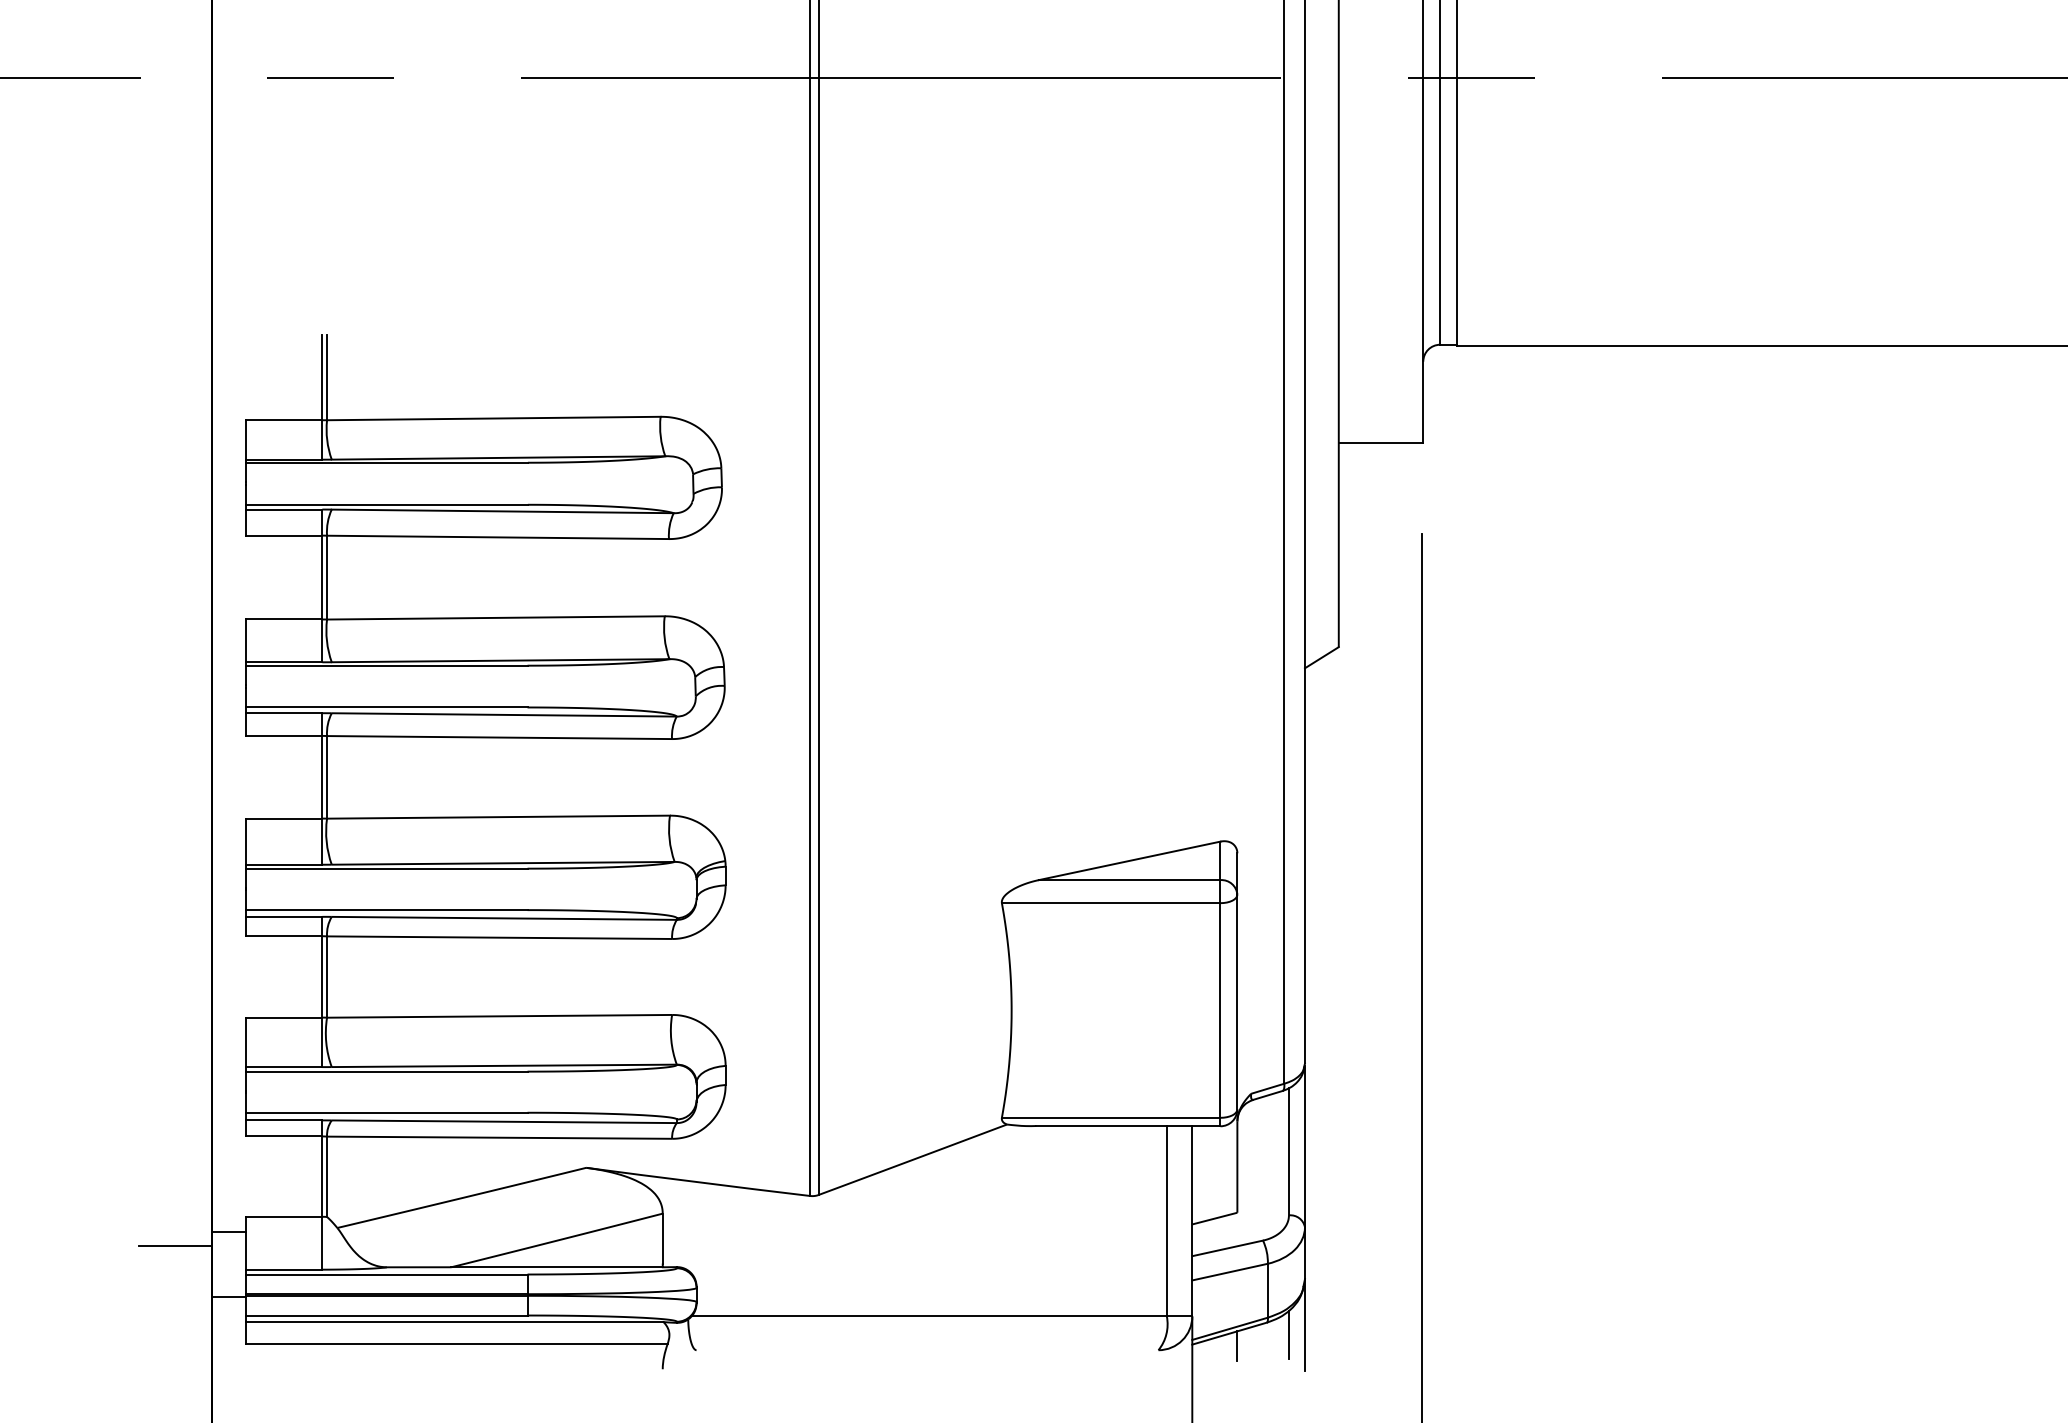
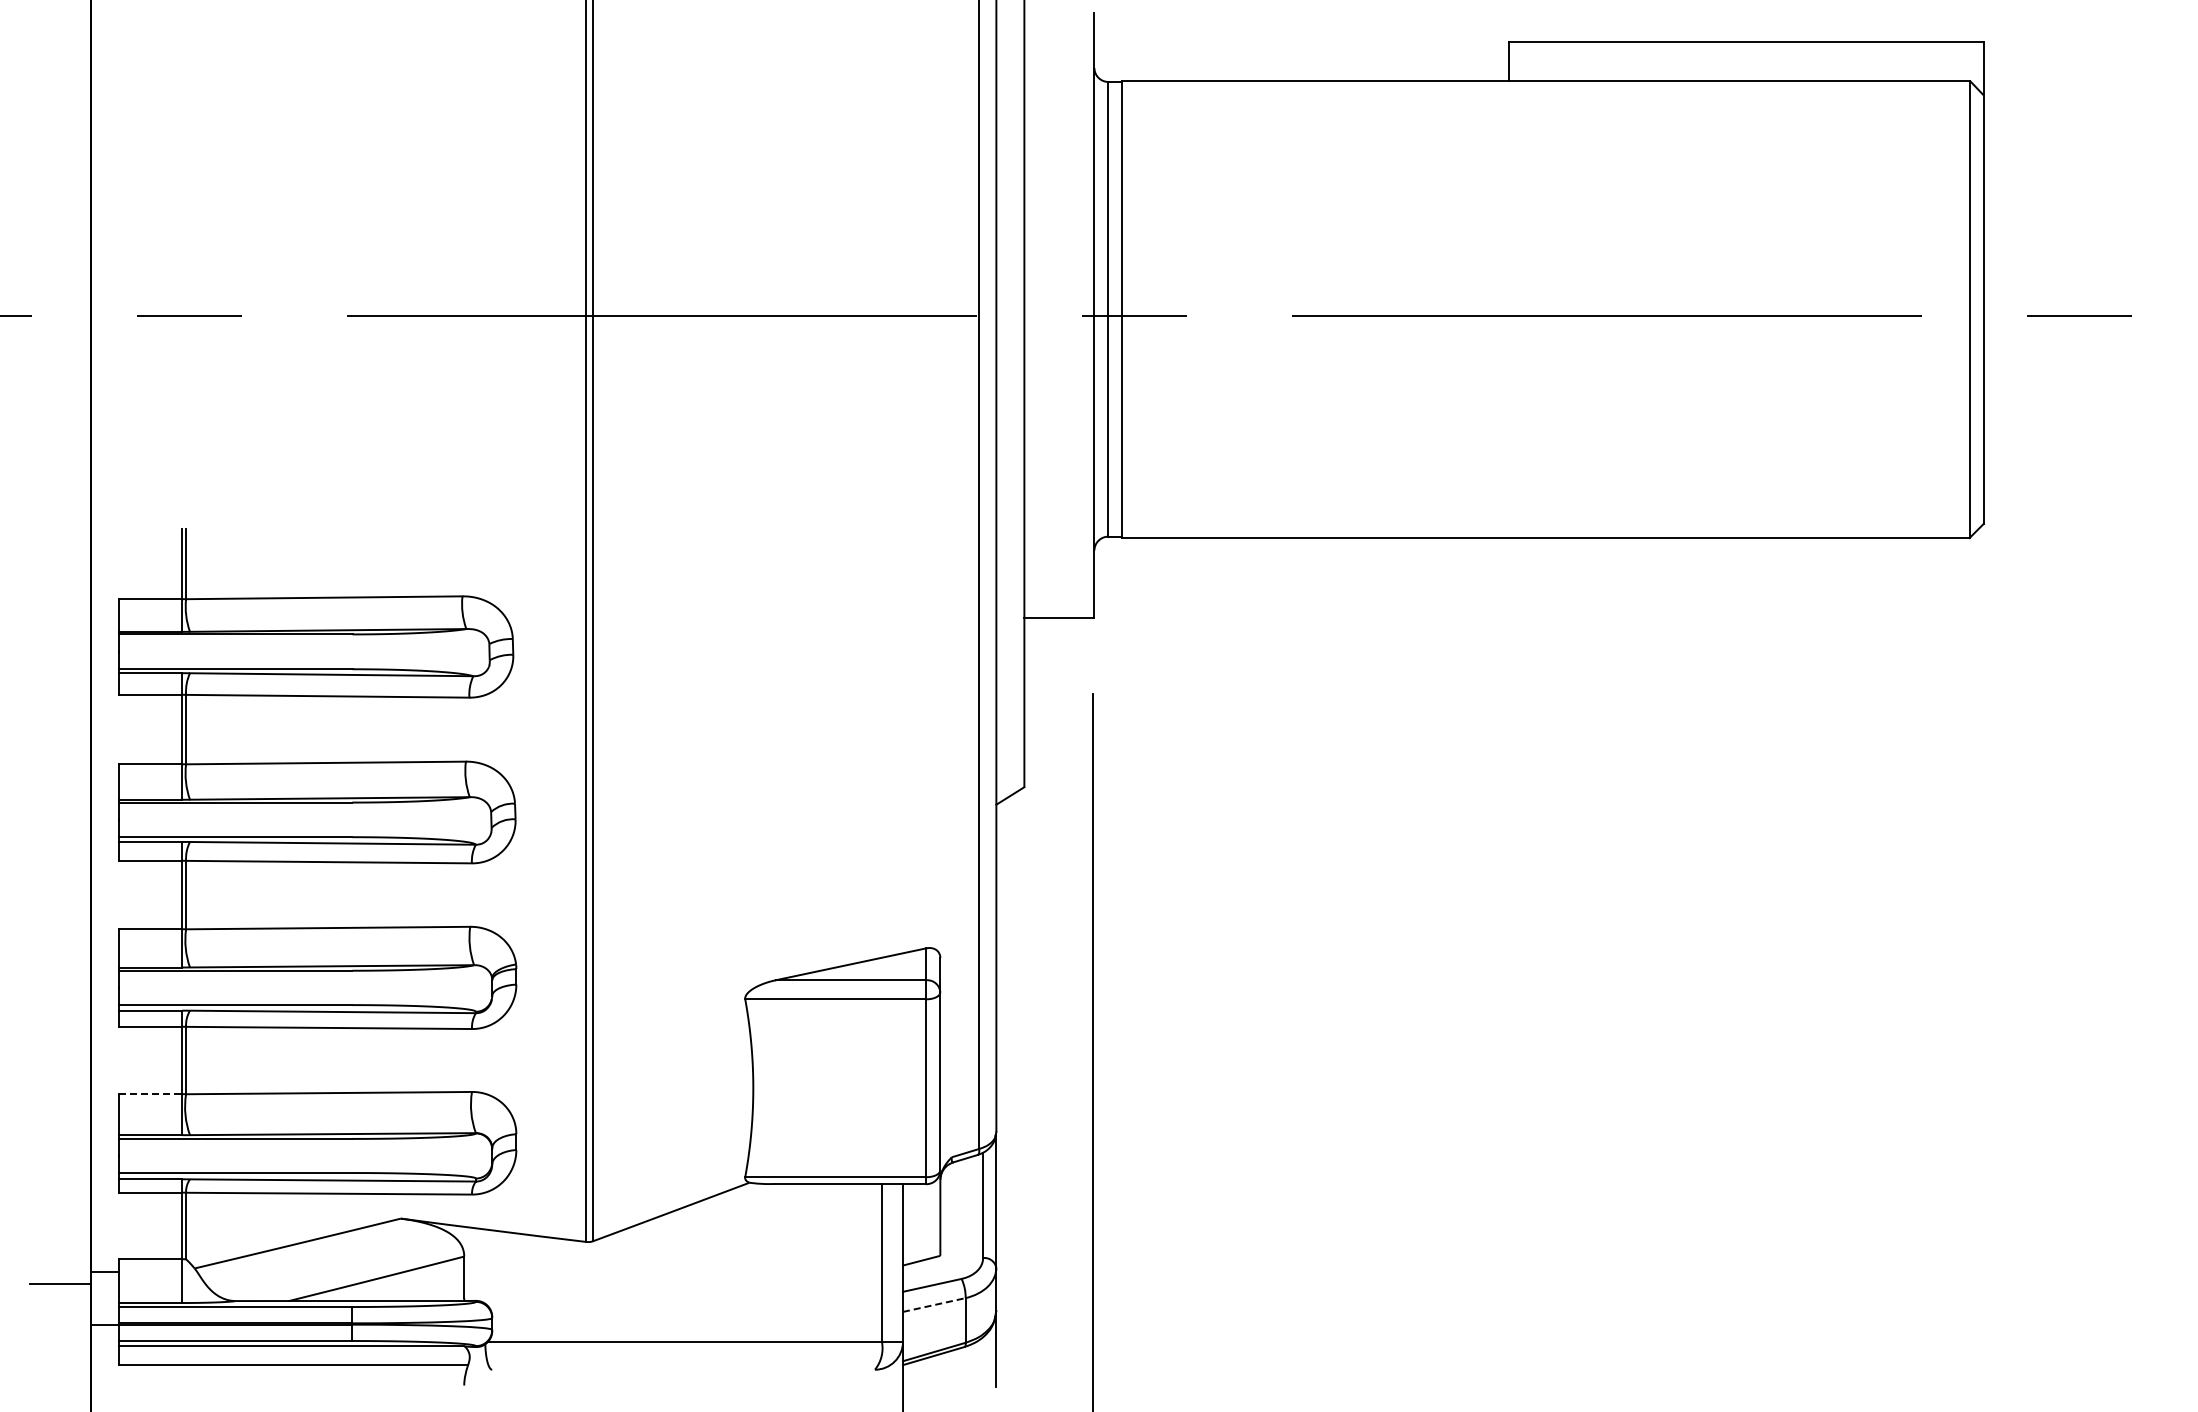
line: (284, 1018) -> (150, 1094), solid -> dashed
line: (1230, 1271) -> (934, 1304), solid -> dashed
line: (1289, 1334) -> (983, 1356), removed
line: (1237, 1346) -> (940, 1366), removed

